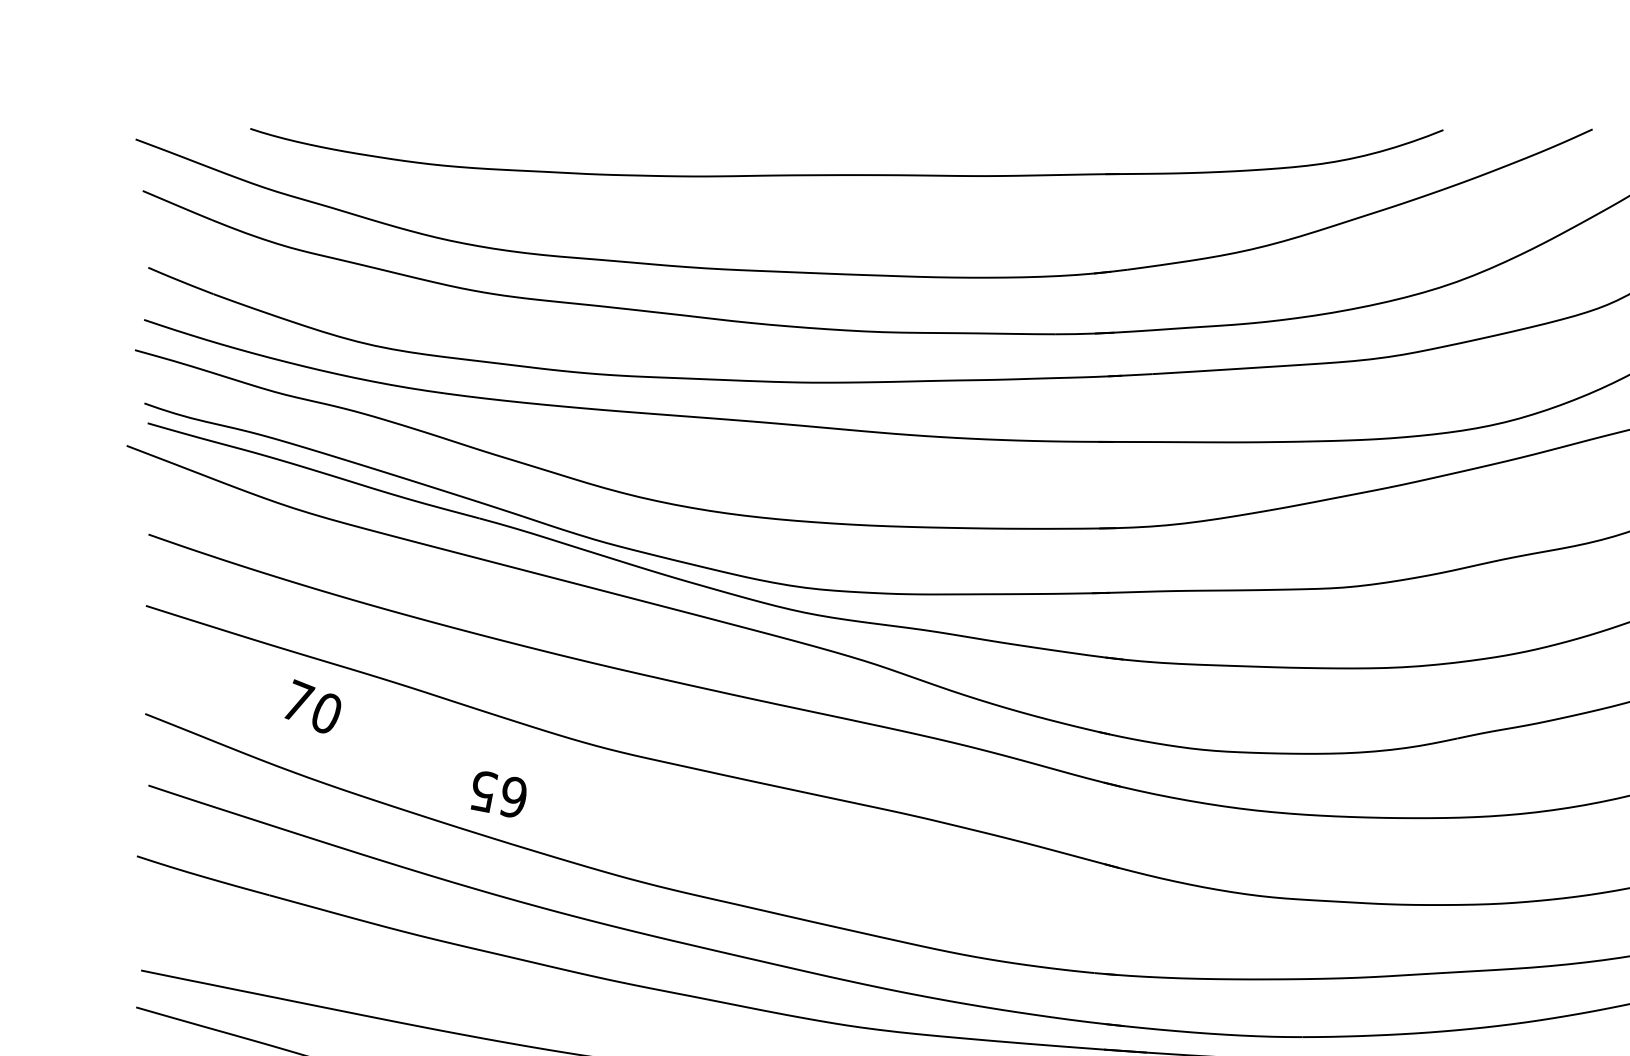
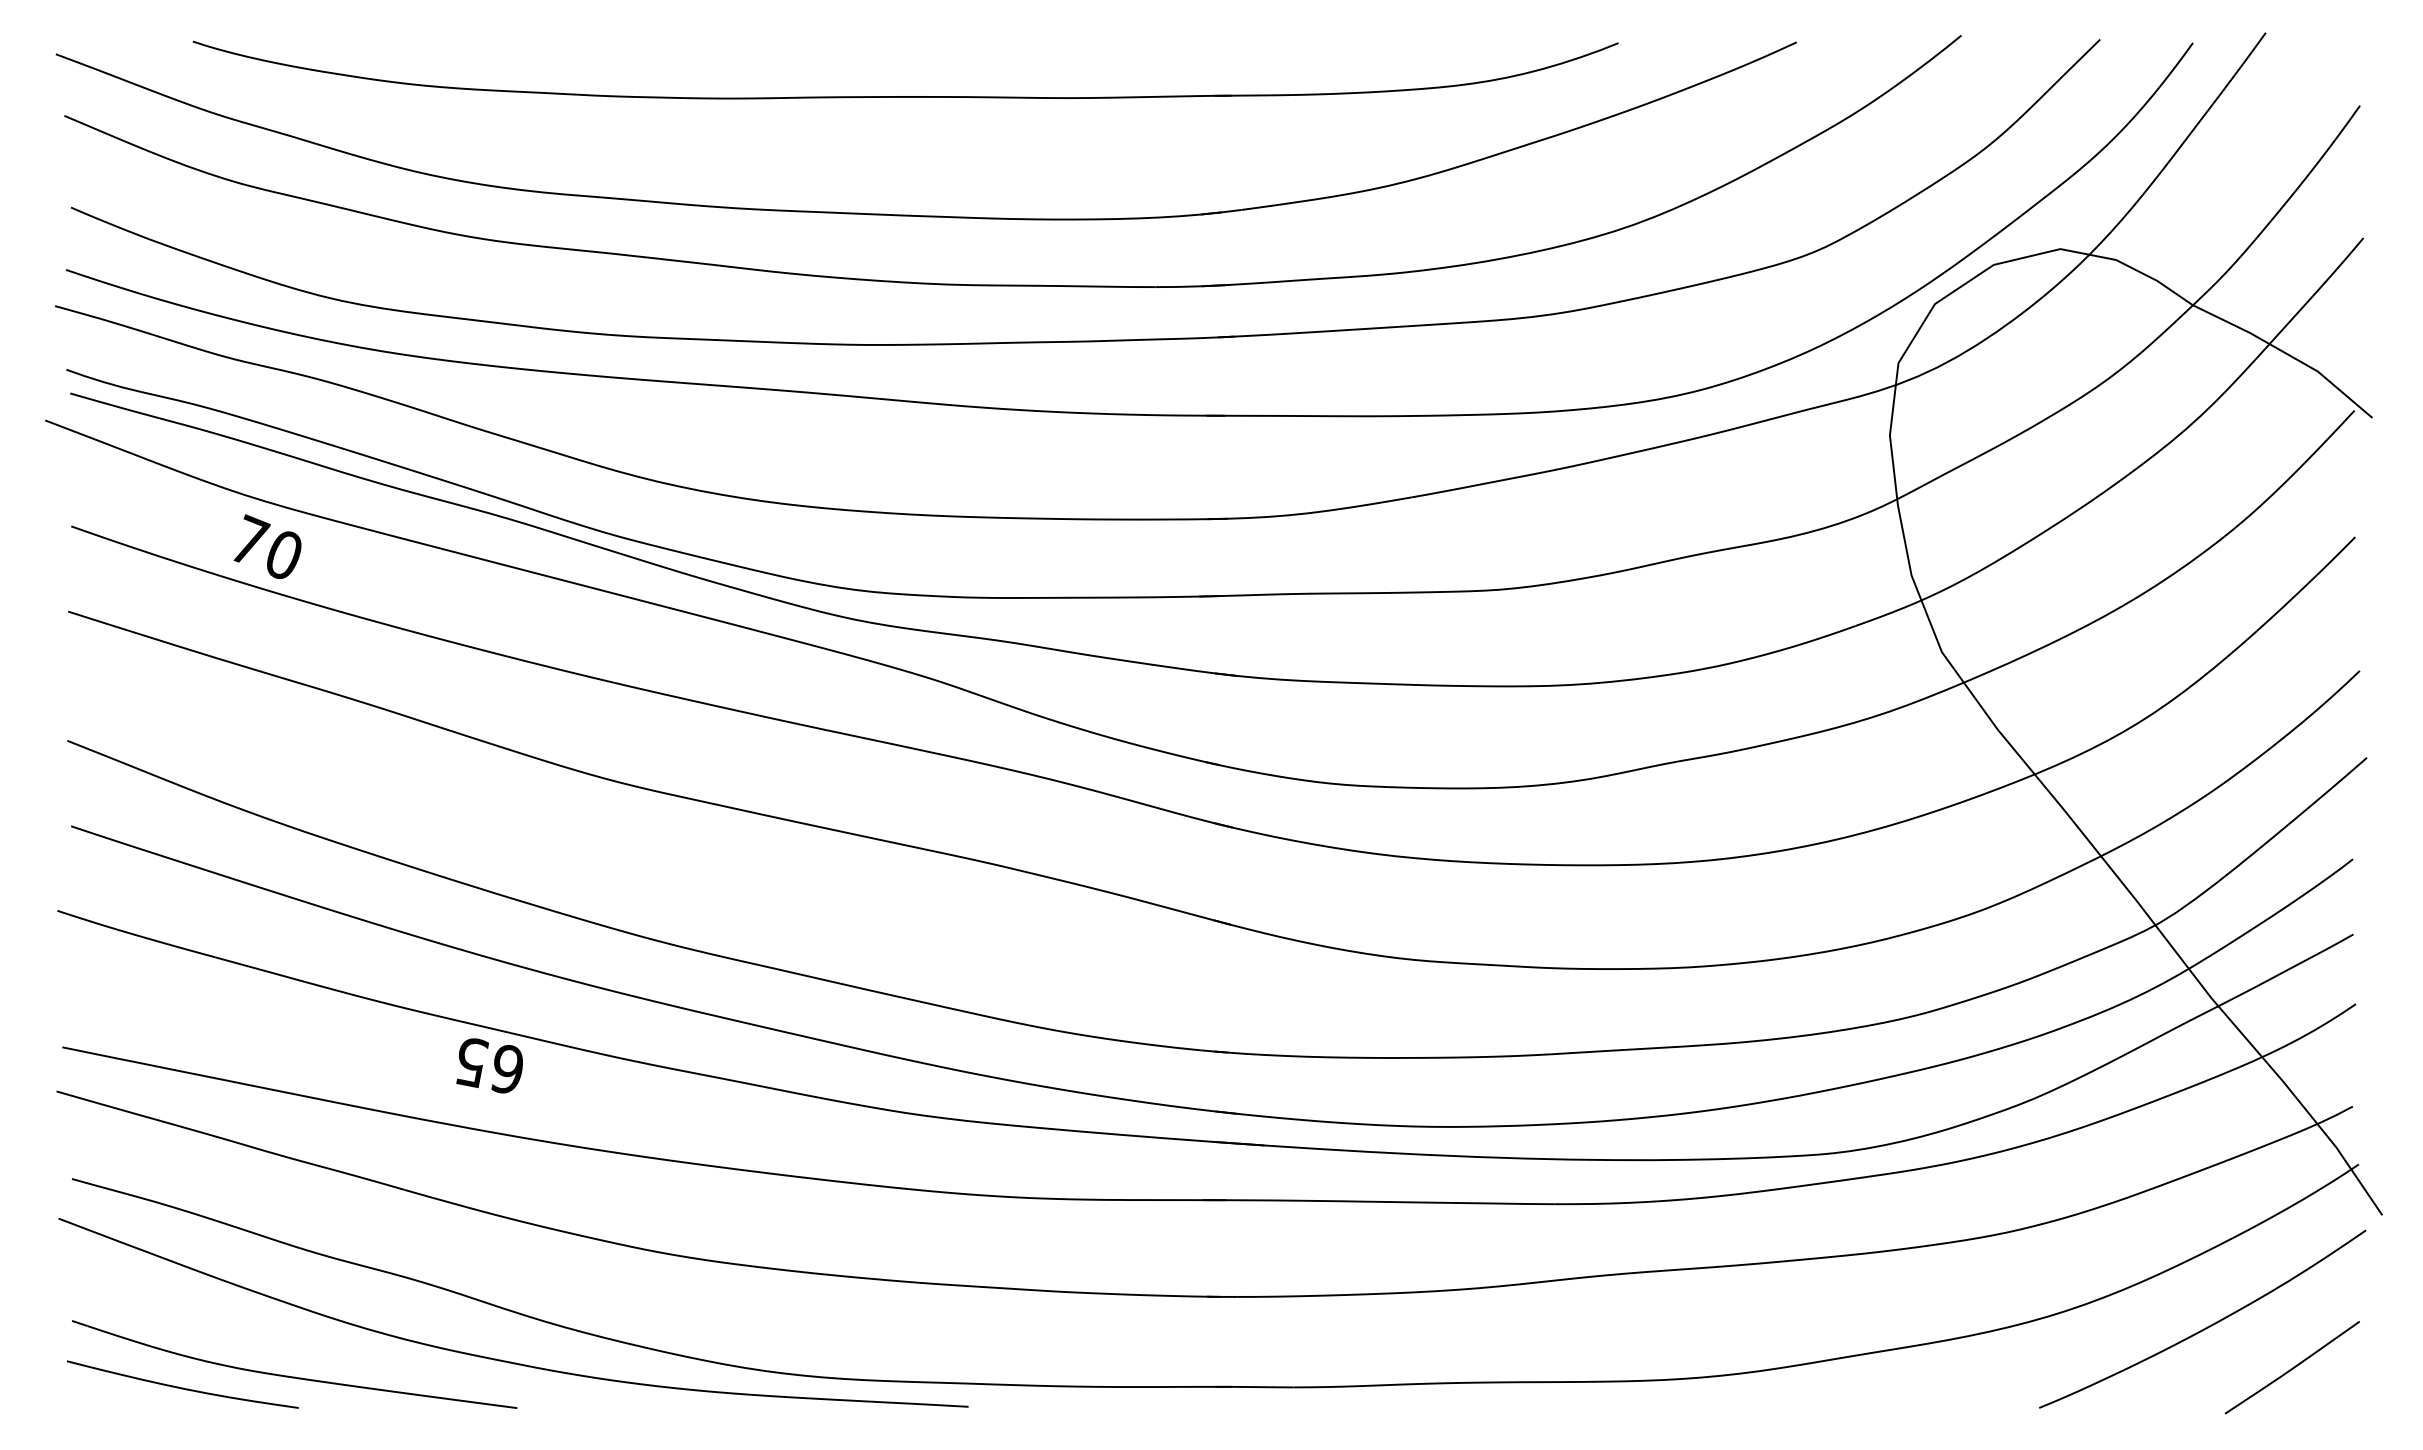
text: (312, 706) -> (267, 546), moved
text: (498, 794) -> (489, 1065), moved

